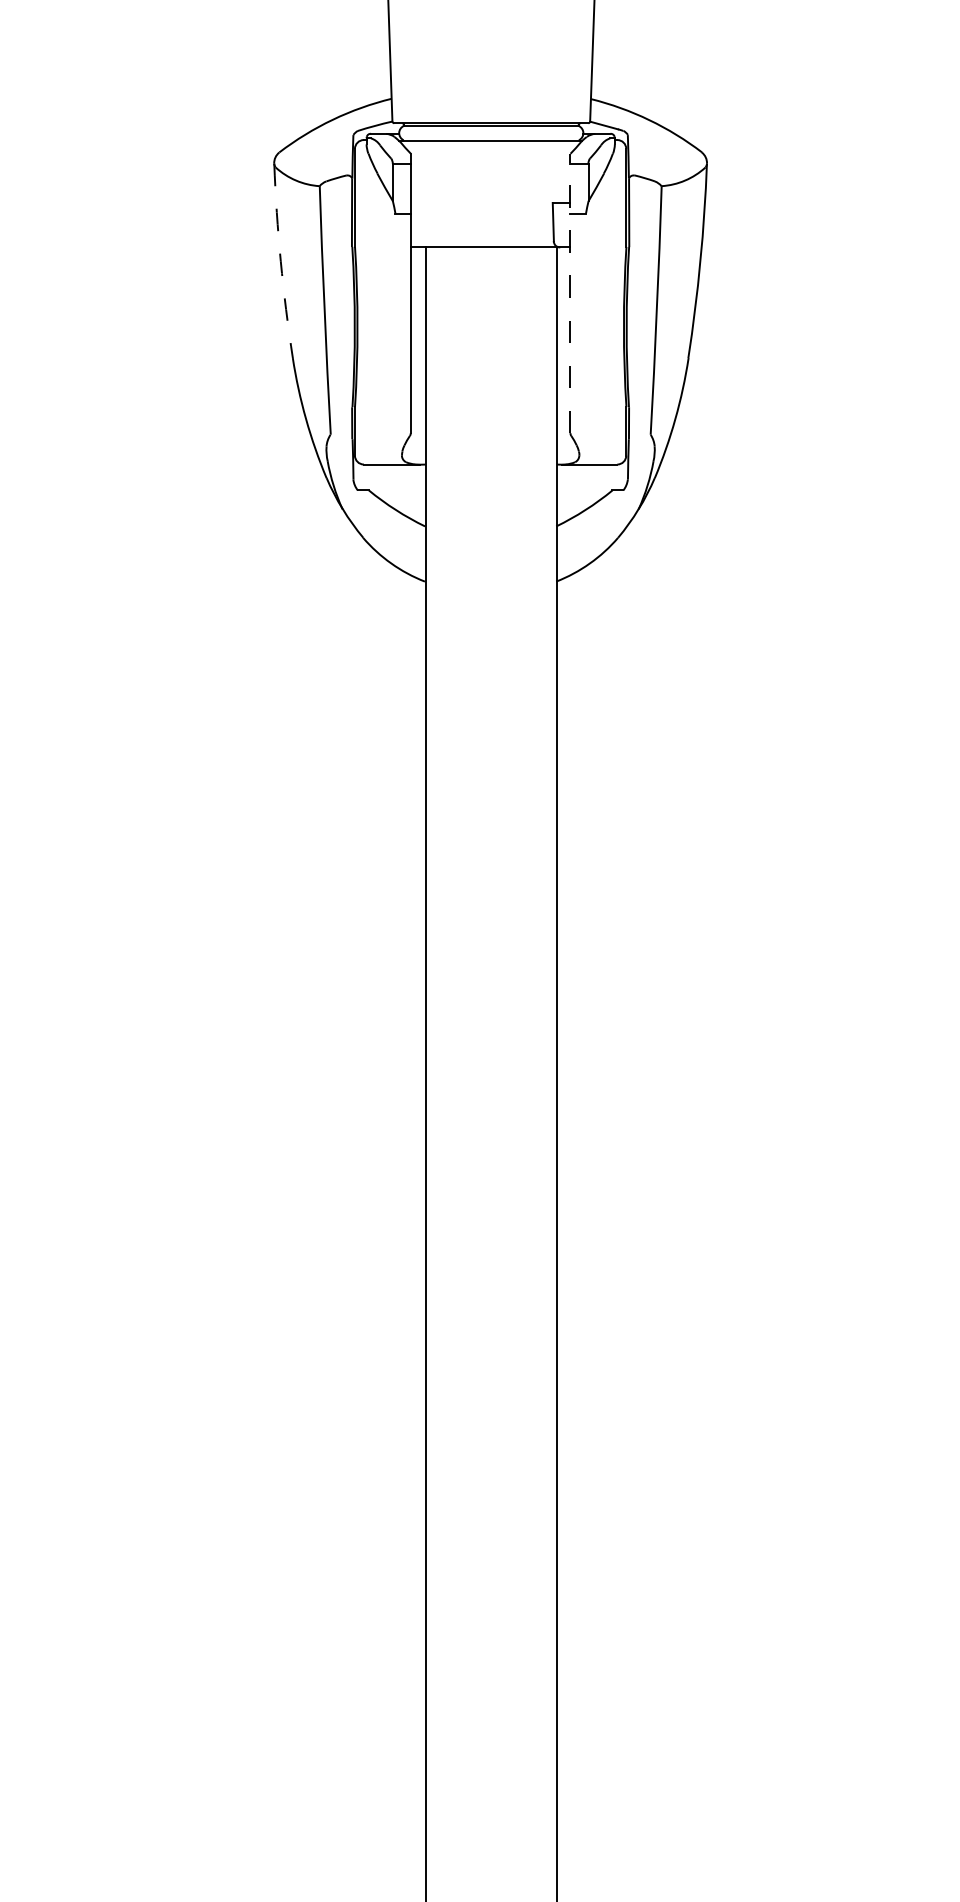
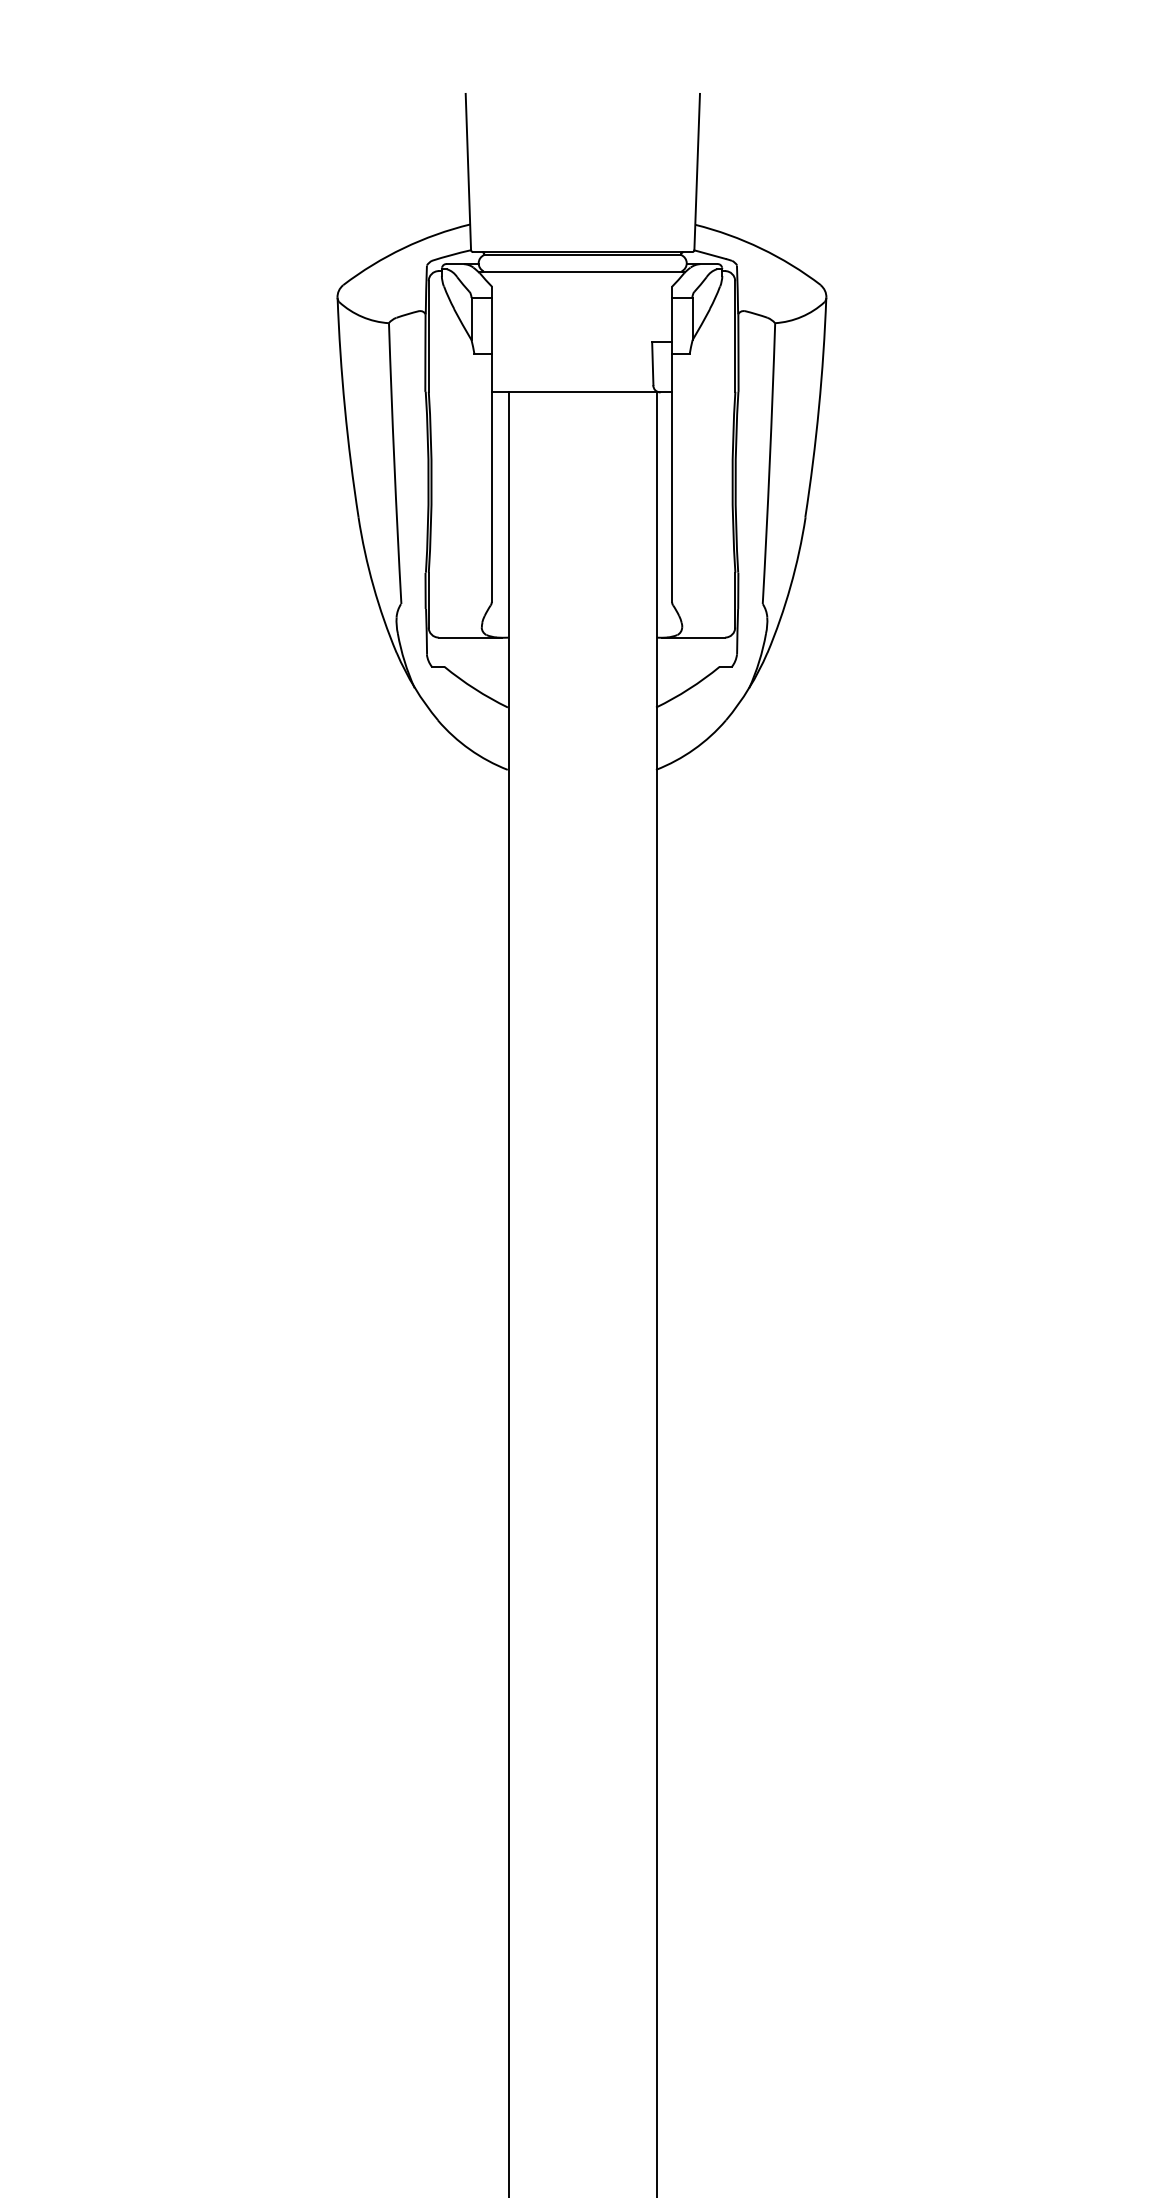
arc: (280, 260) -> (344, 407), dashed -> solid
line: (570, 293) -> (672, 444), dashed -> solid

